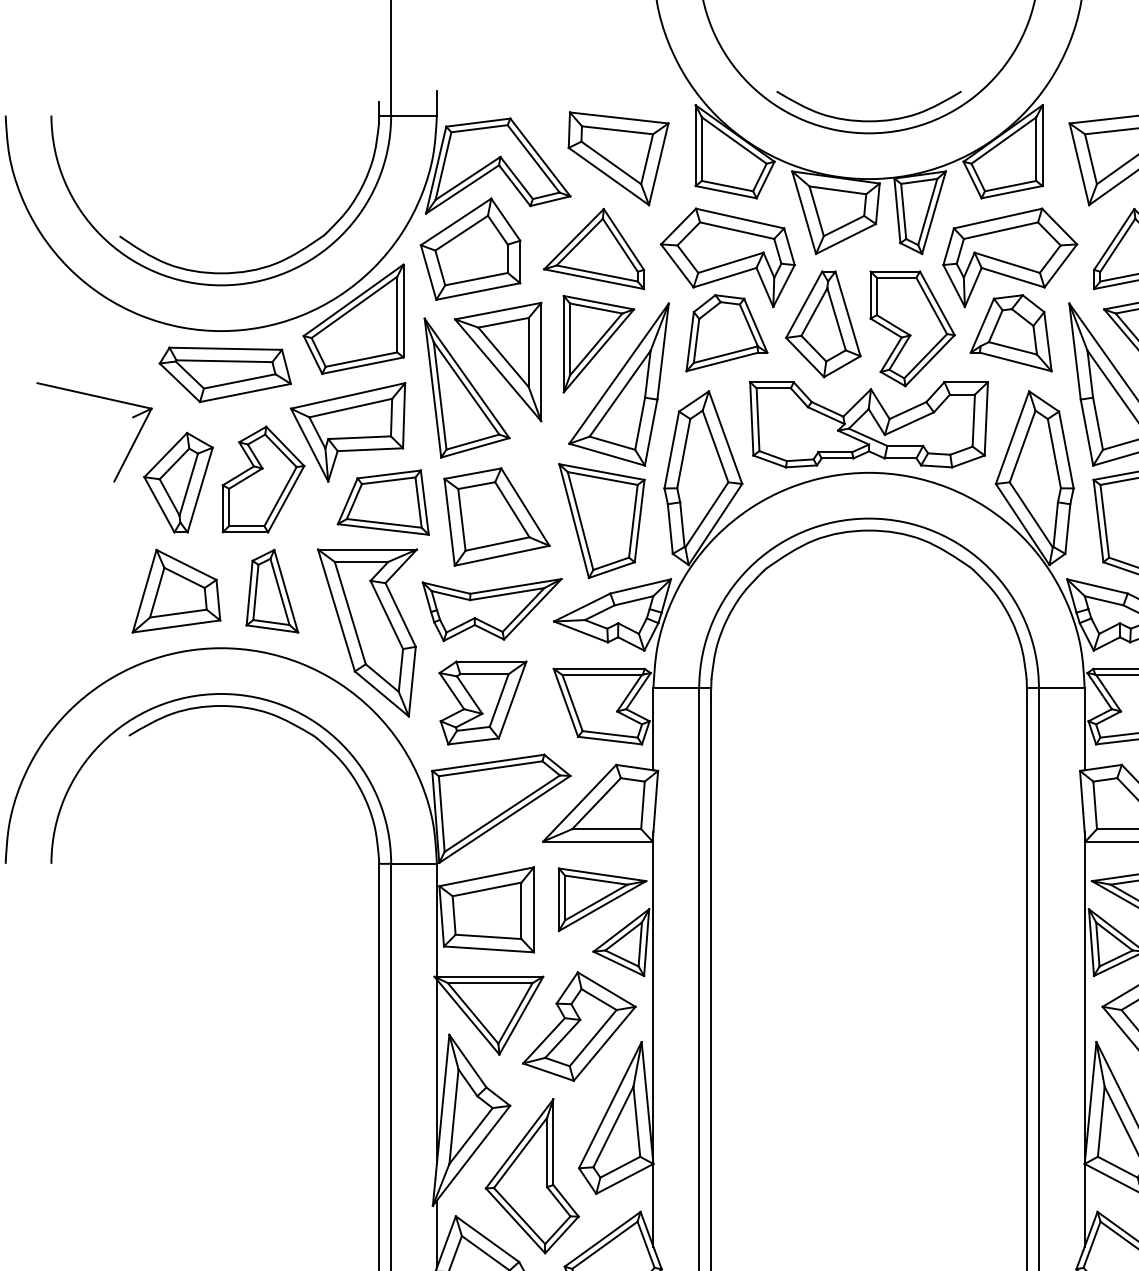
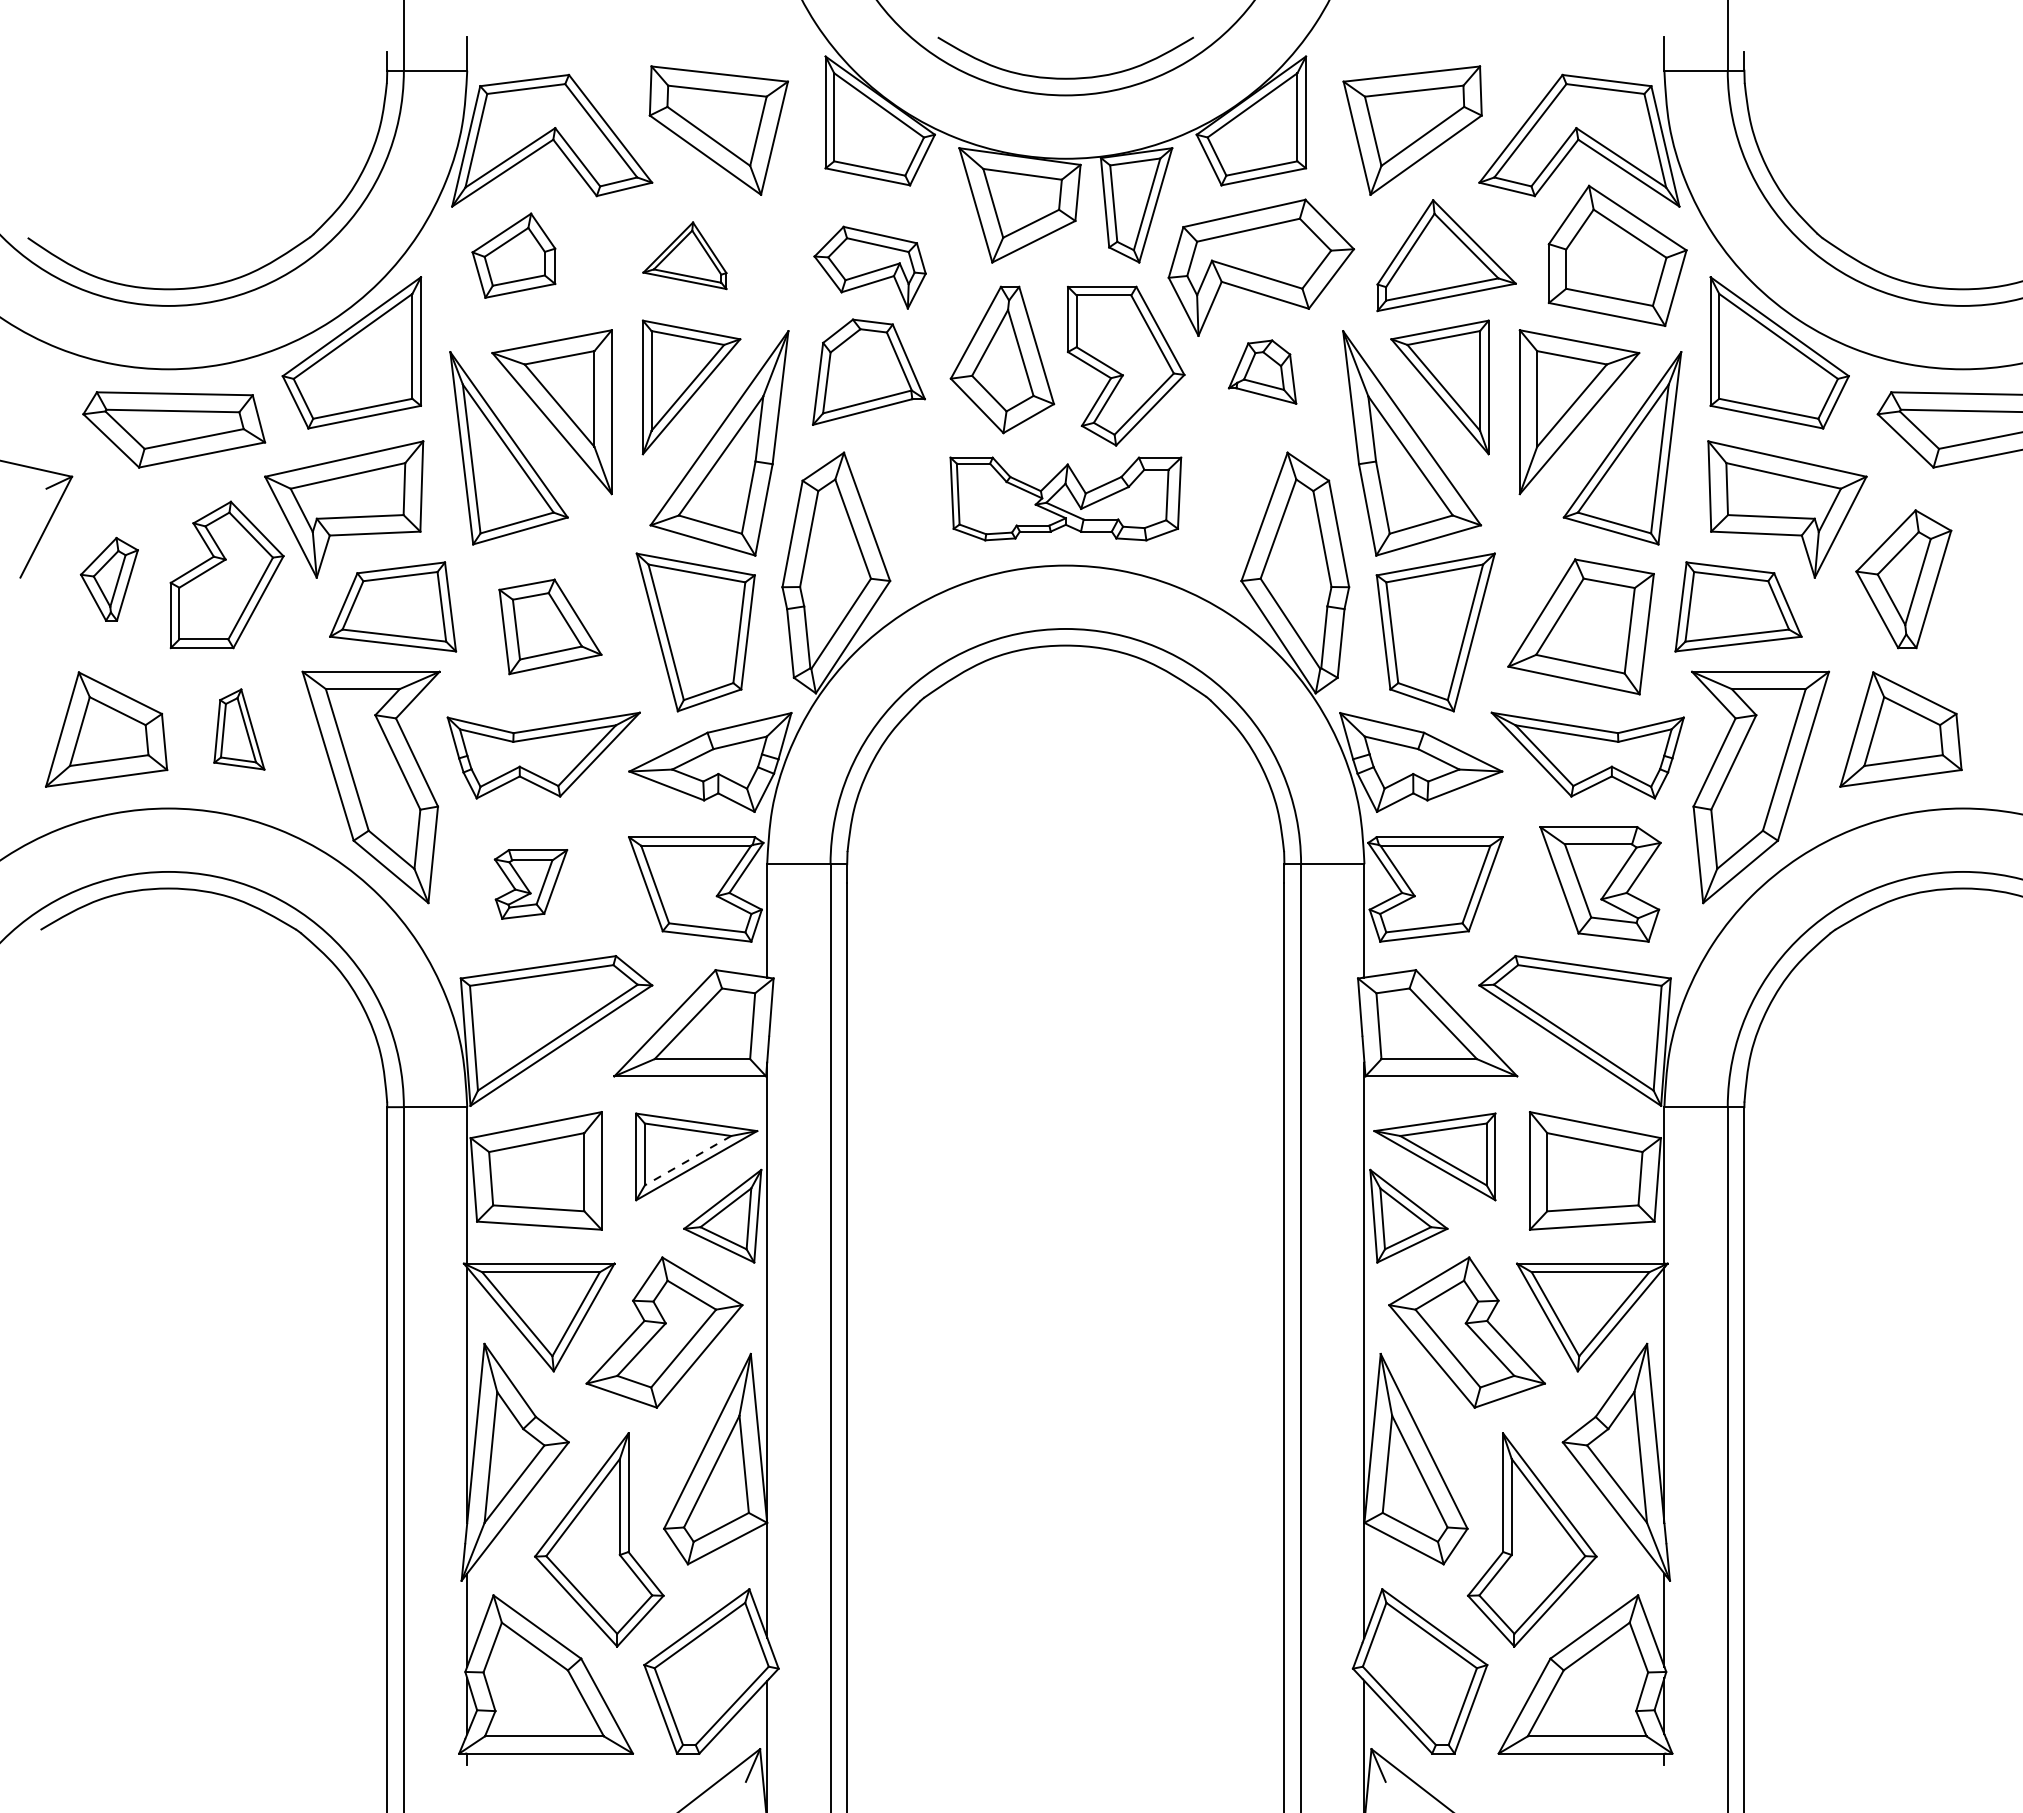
part: (470, 248) -> (513, 255), size x0.6
part: (593, 248) -> (684, 255), size x0.6
part: (727, 257) -> (869, 267), size x0.6
part: (1011, 332) -> (1262, 371), size x0.6
part: (868, 424) -> (1065, 498), size x0.7
part: (178, 482) -> (109, 579), size x0.6
part: (497, 516) -> (550, 626), size x0.7
part: (272, 591) -> (239, 729), size x0.7
part: (482, 703) -> (530, 884), size x0.6
line: (596, 902) -> (688, 1160), solid -> dashed

